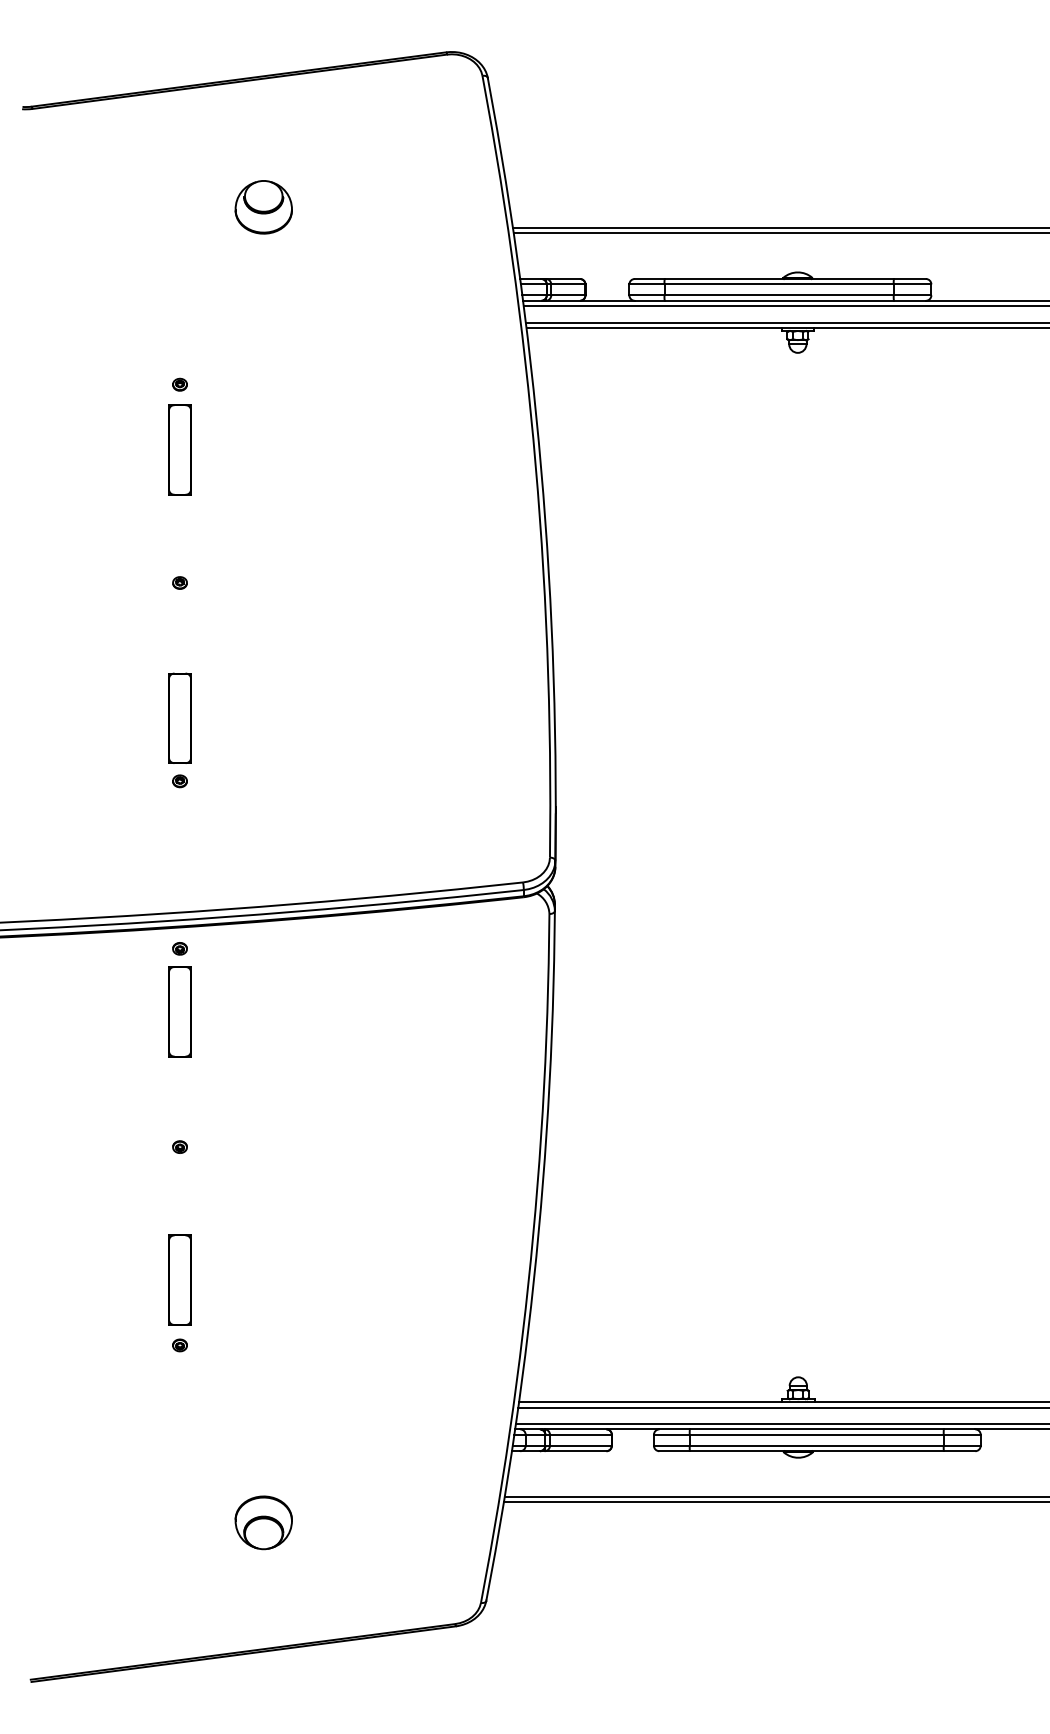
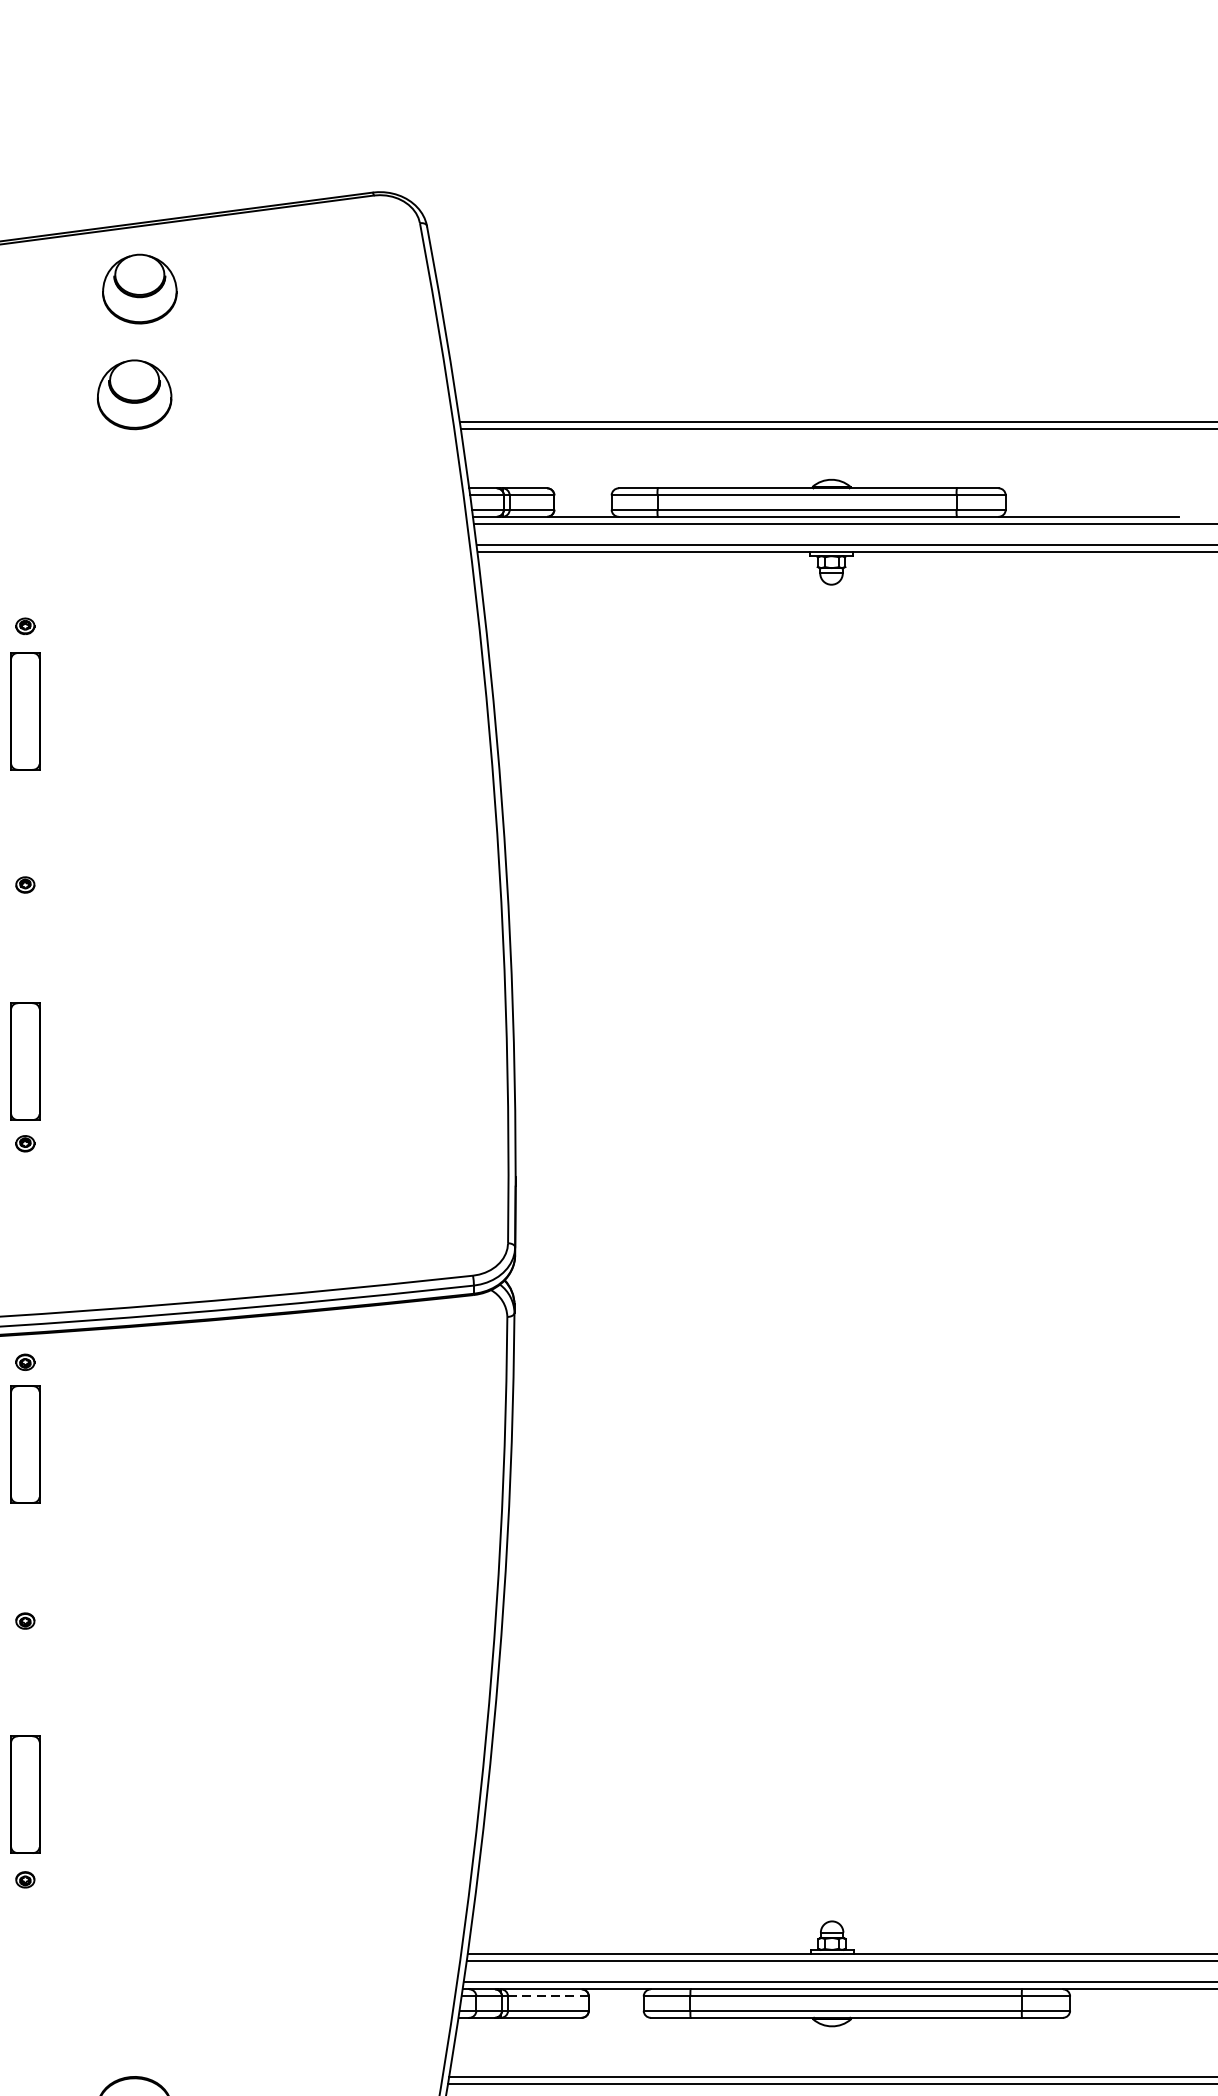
part: (267, 126) -> (139, 289), added
line: (580, 1434) -> (547, 1996), solid -> dashed

